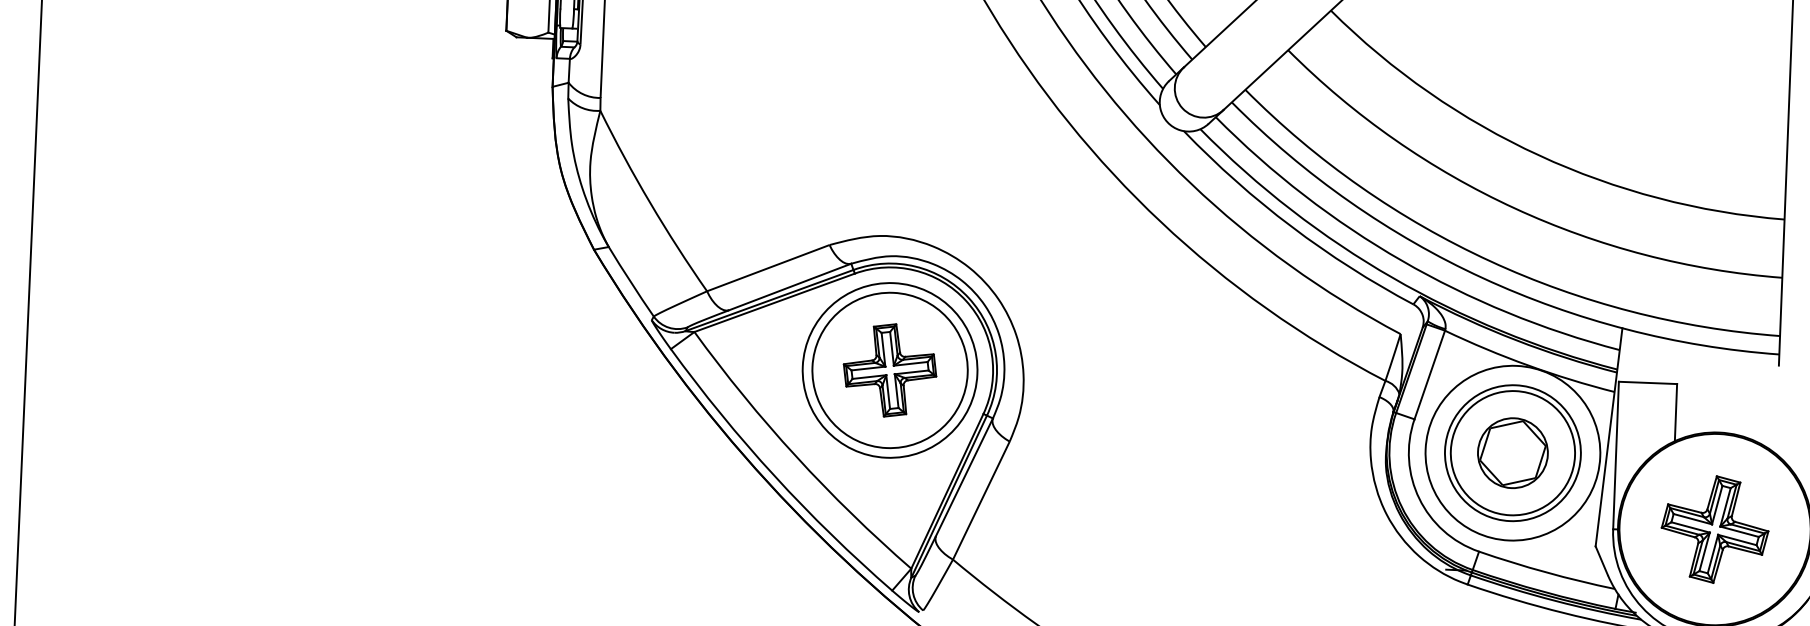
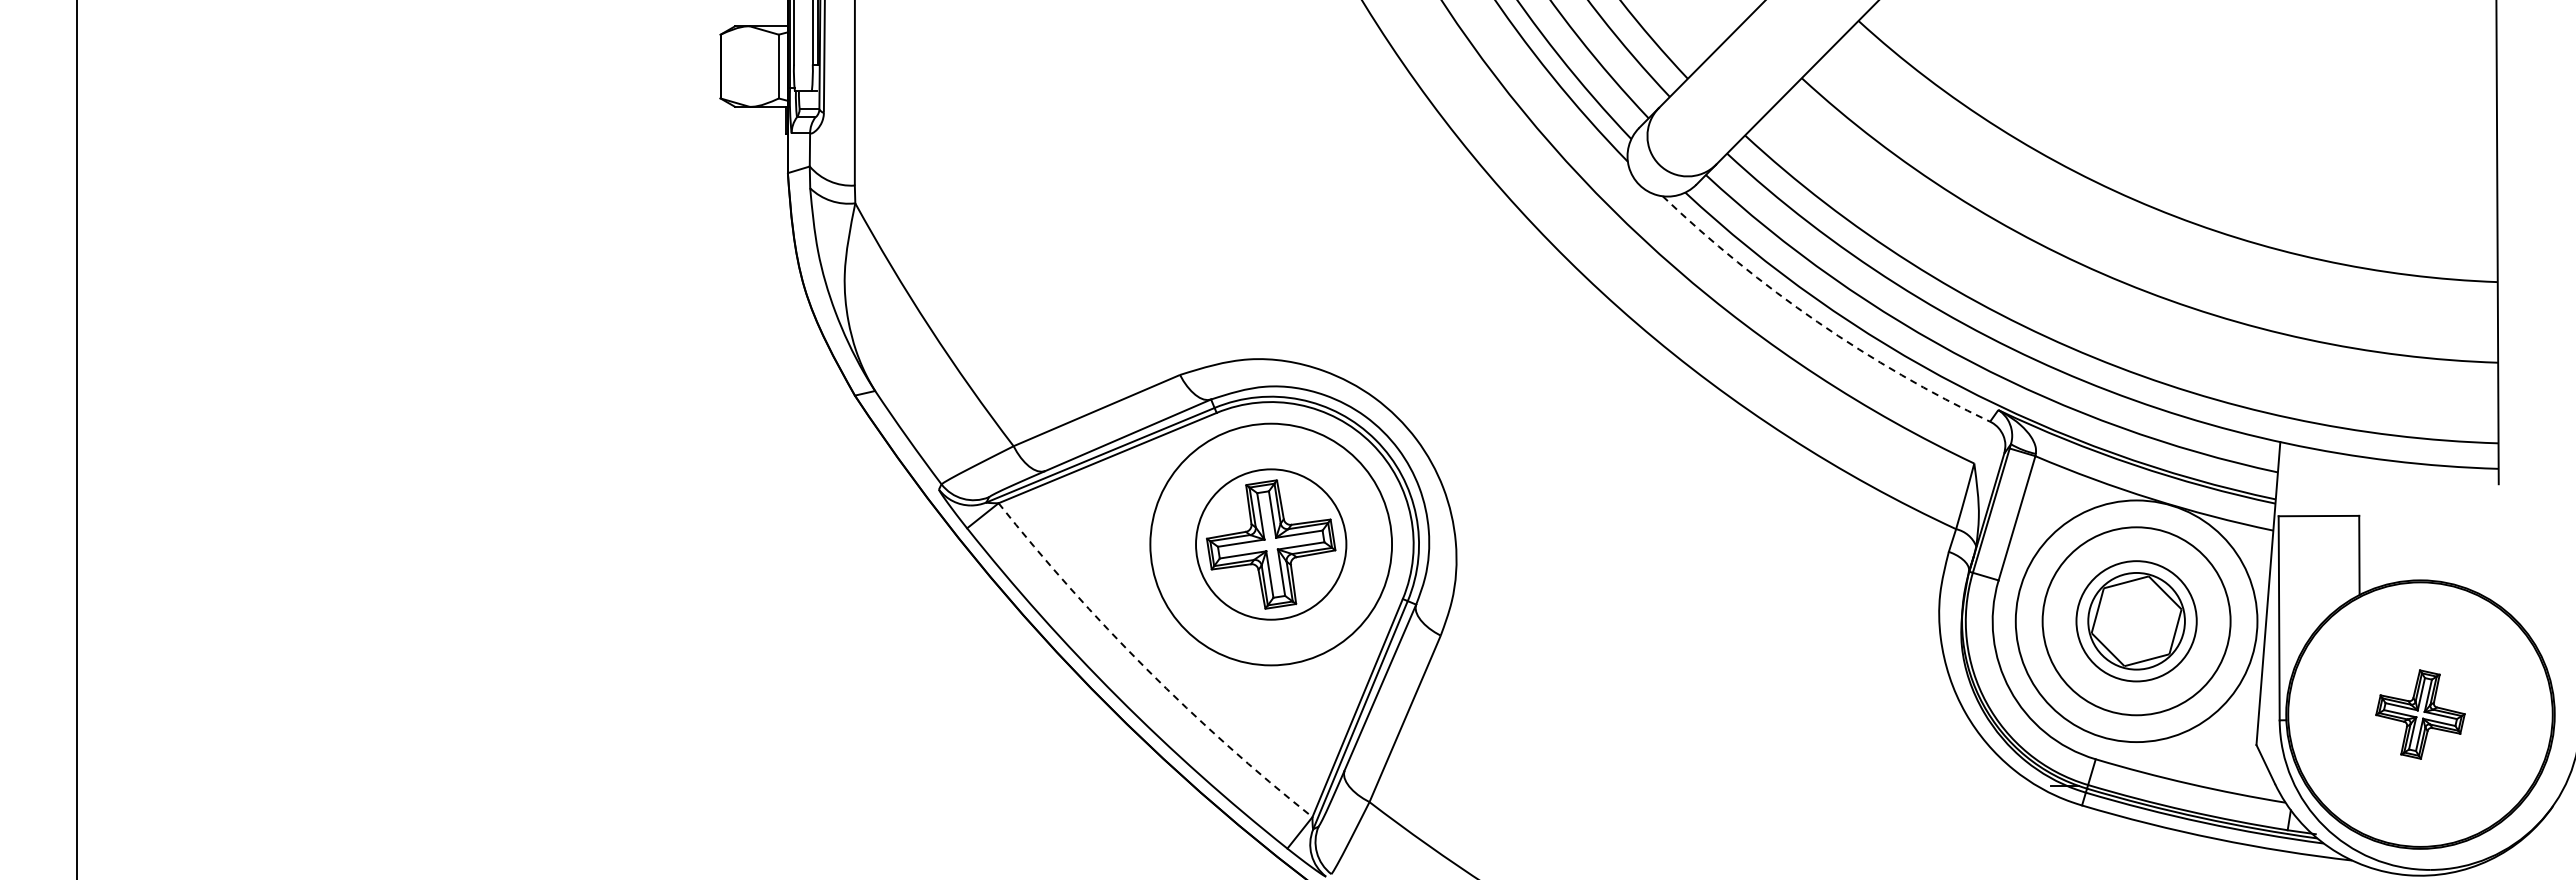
arc: (1291, 226) -> (1817, 321), solid -> dashed
circle: (889, 370) -> (1270, 544), size x0.7
circle: (1512, 453) -> (2136, 621), size x0.7
arc: (796, 456) -> (1146, 669), solid -> dashed
part: (1715, 529) -> (2420, 714), size x0.6

